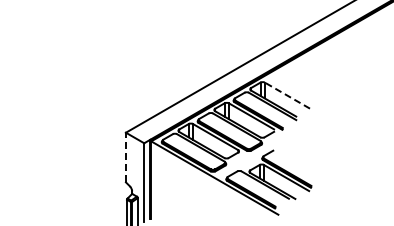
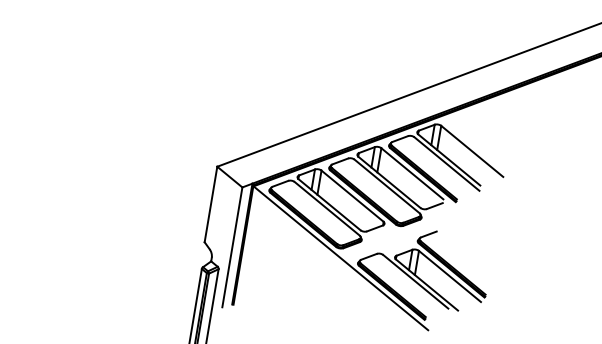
line: (286, 95) -> (470, 150), dashed -> solid
line: (125, 157) -> (210, 204), dashed -> solid

